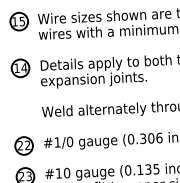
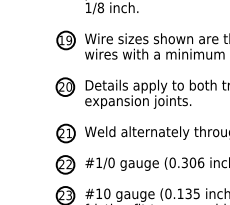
text: (22, 20) -> (69, 39), 15 -> 19
text: (20, 67) -> (65, 86), 14 -> 20
part: (22, 114) -> (65, 133), added

